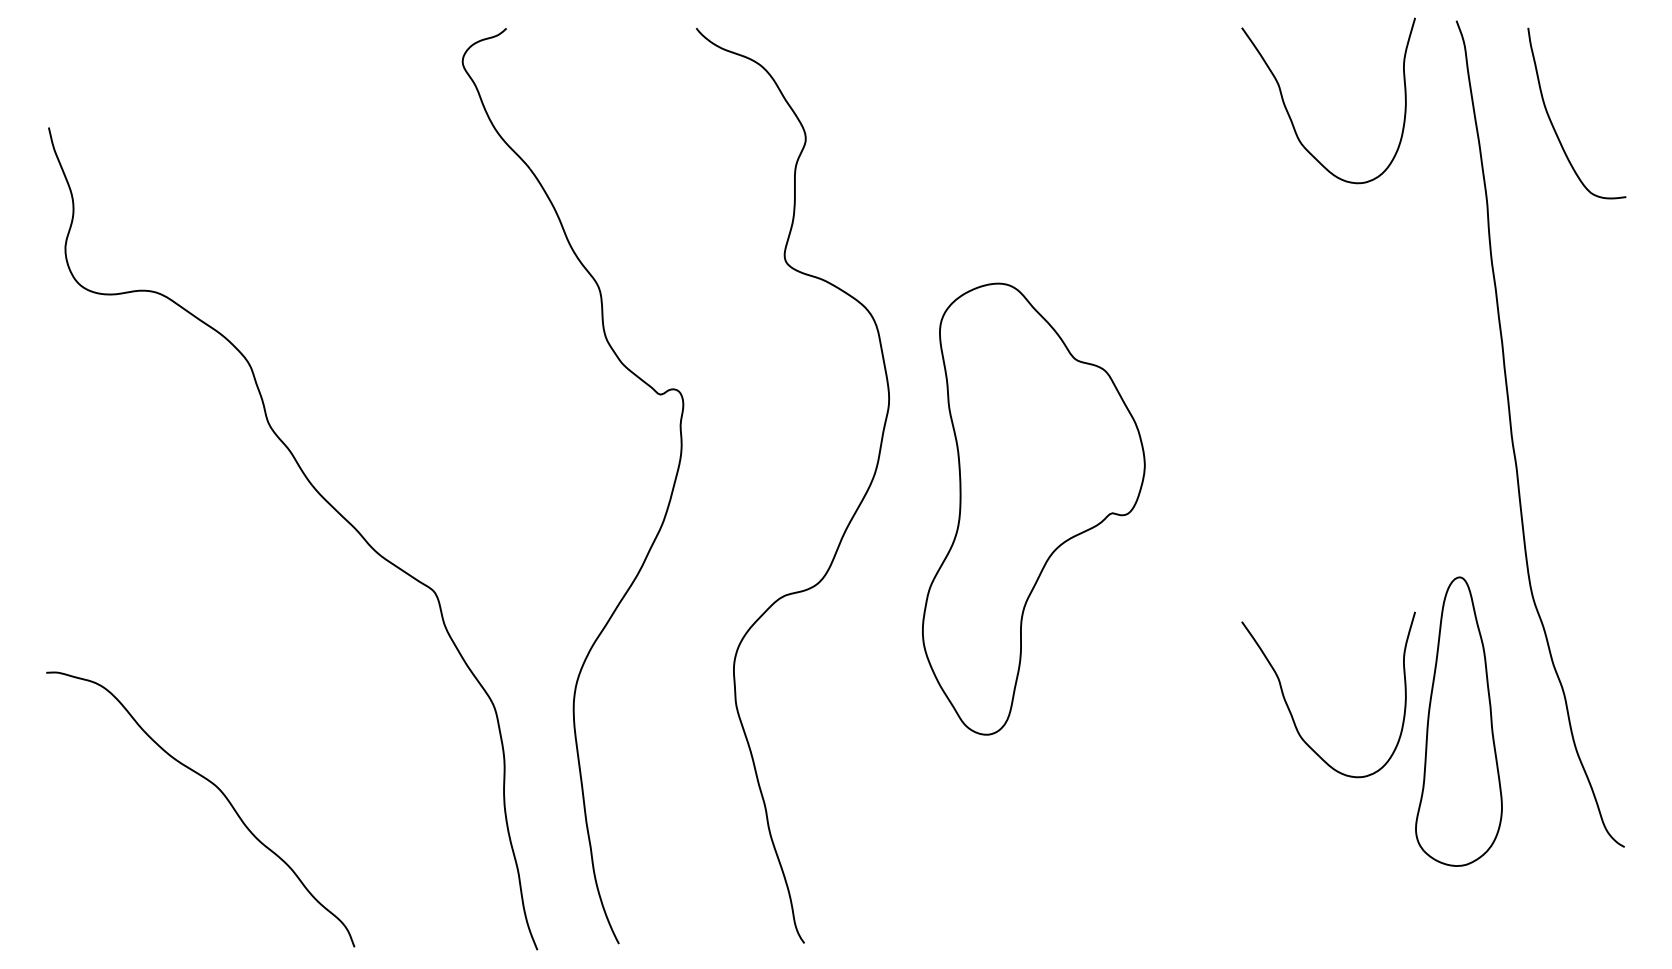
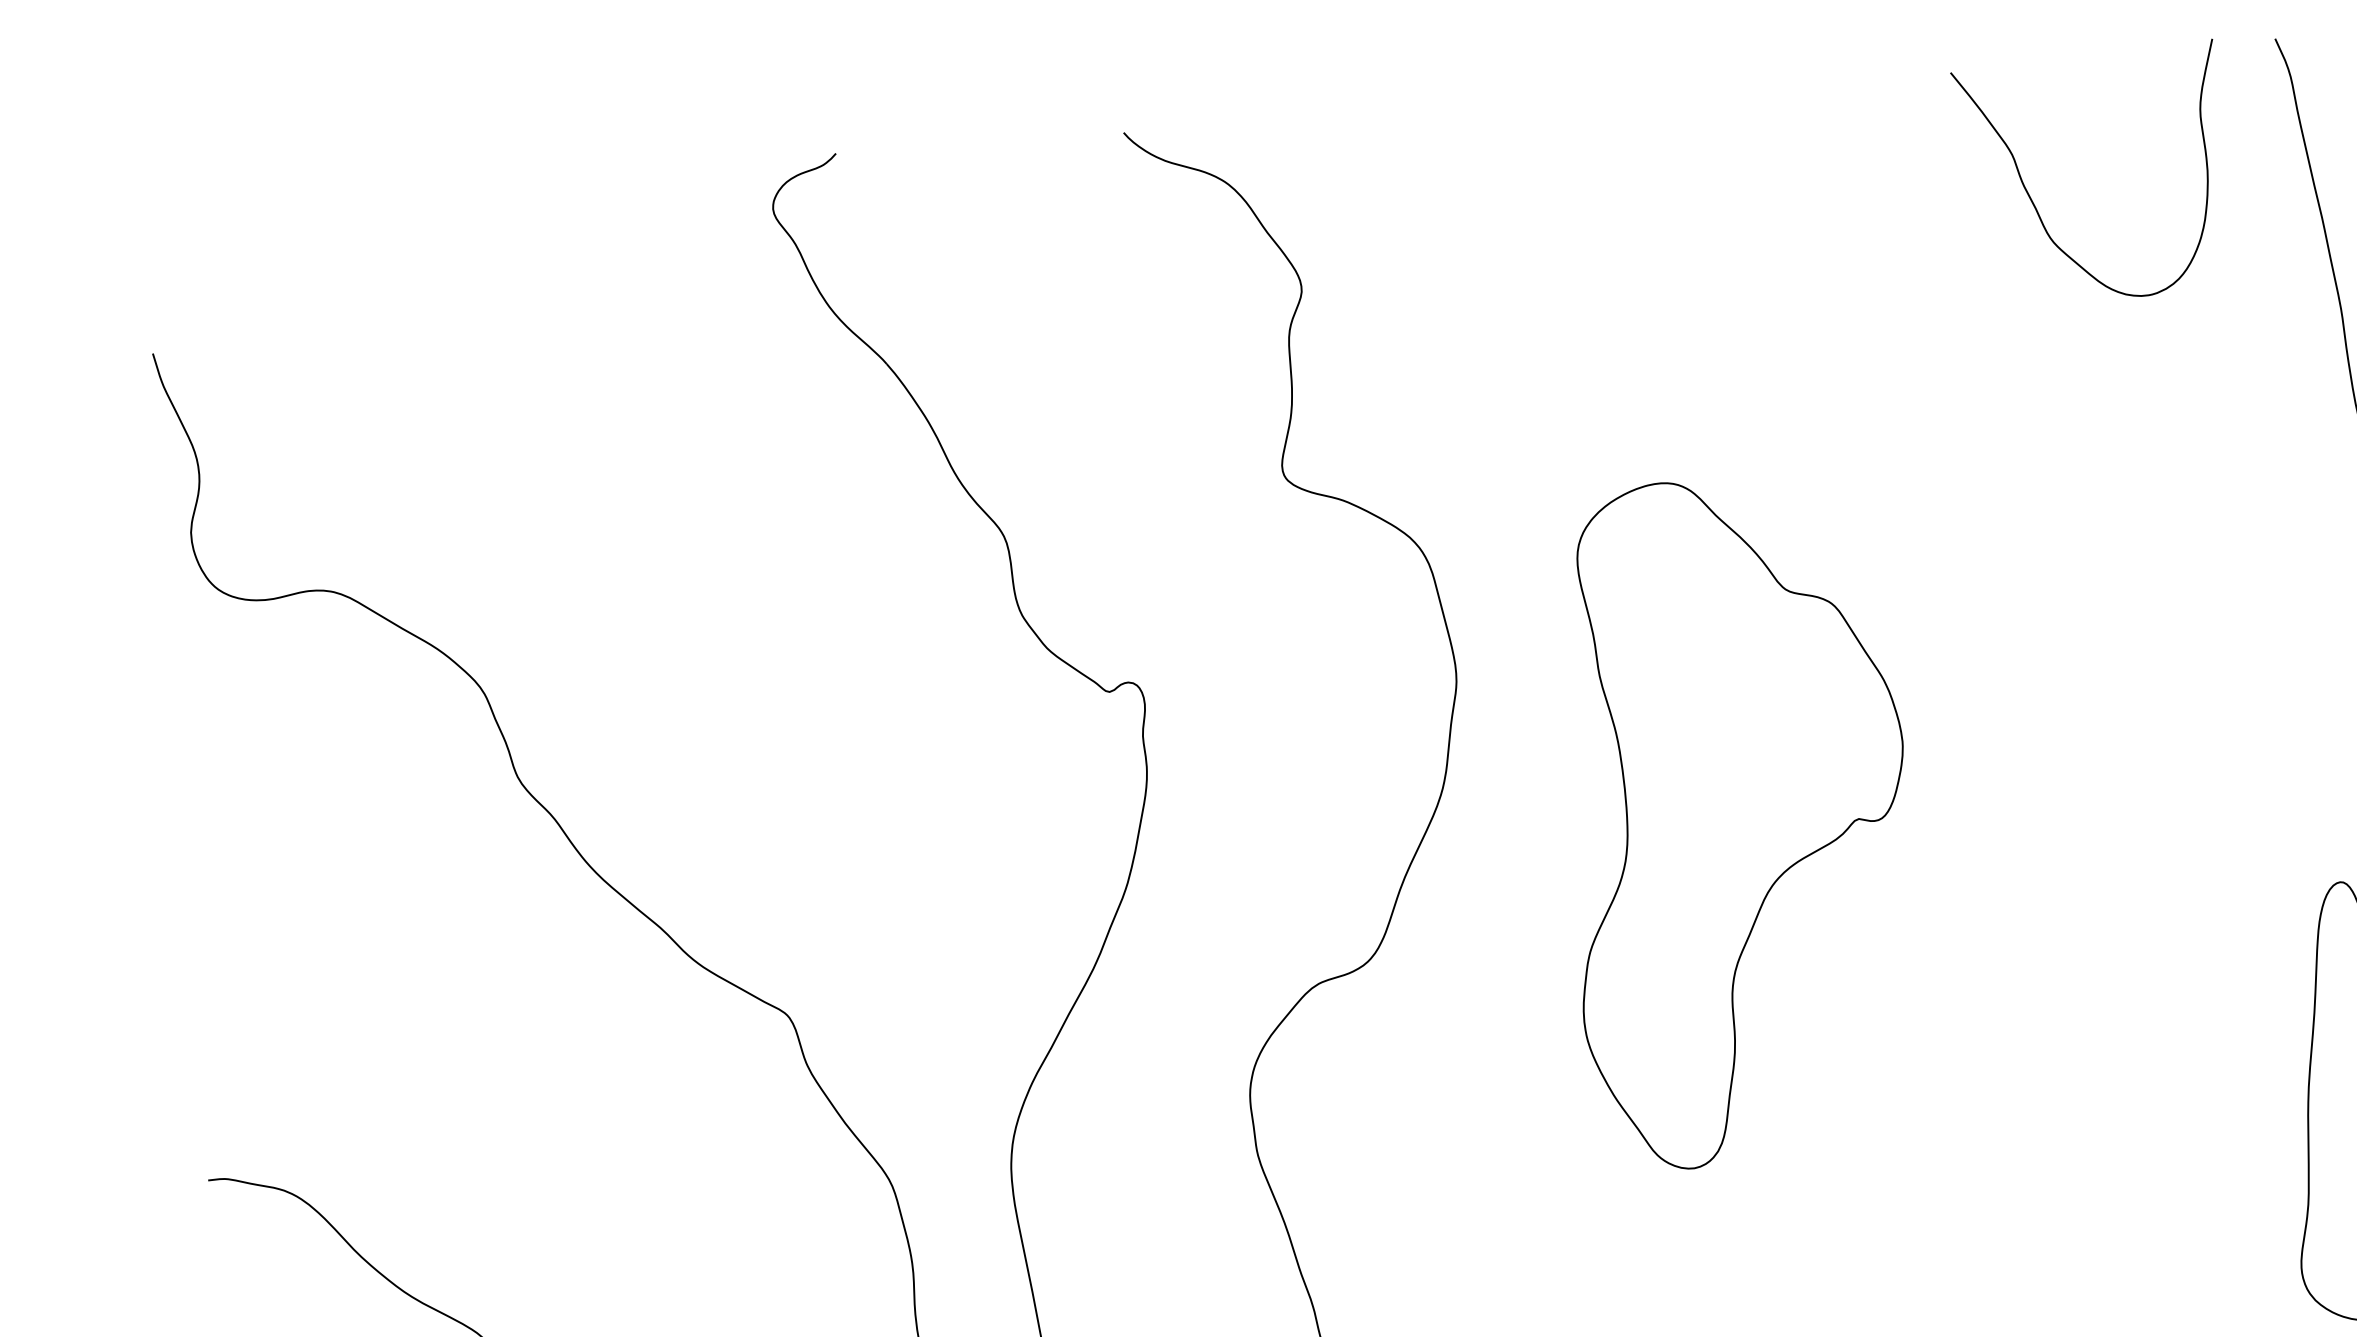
part: (1033, 508) -> (1738, 820), moved
curve: (1289, 707) -> (2096, 1097), removed

